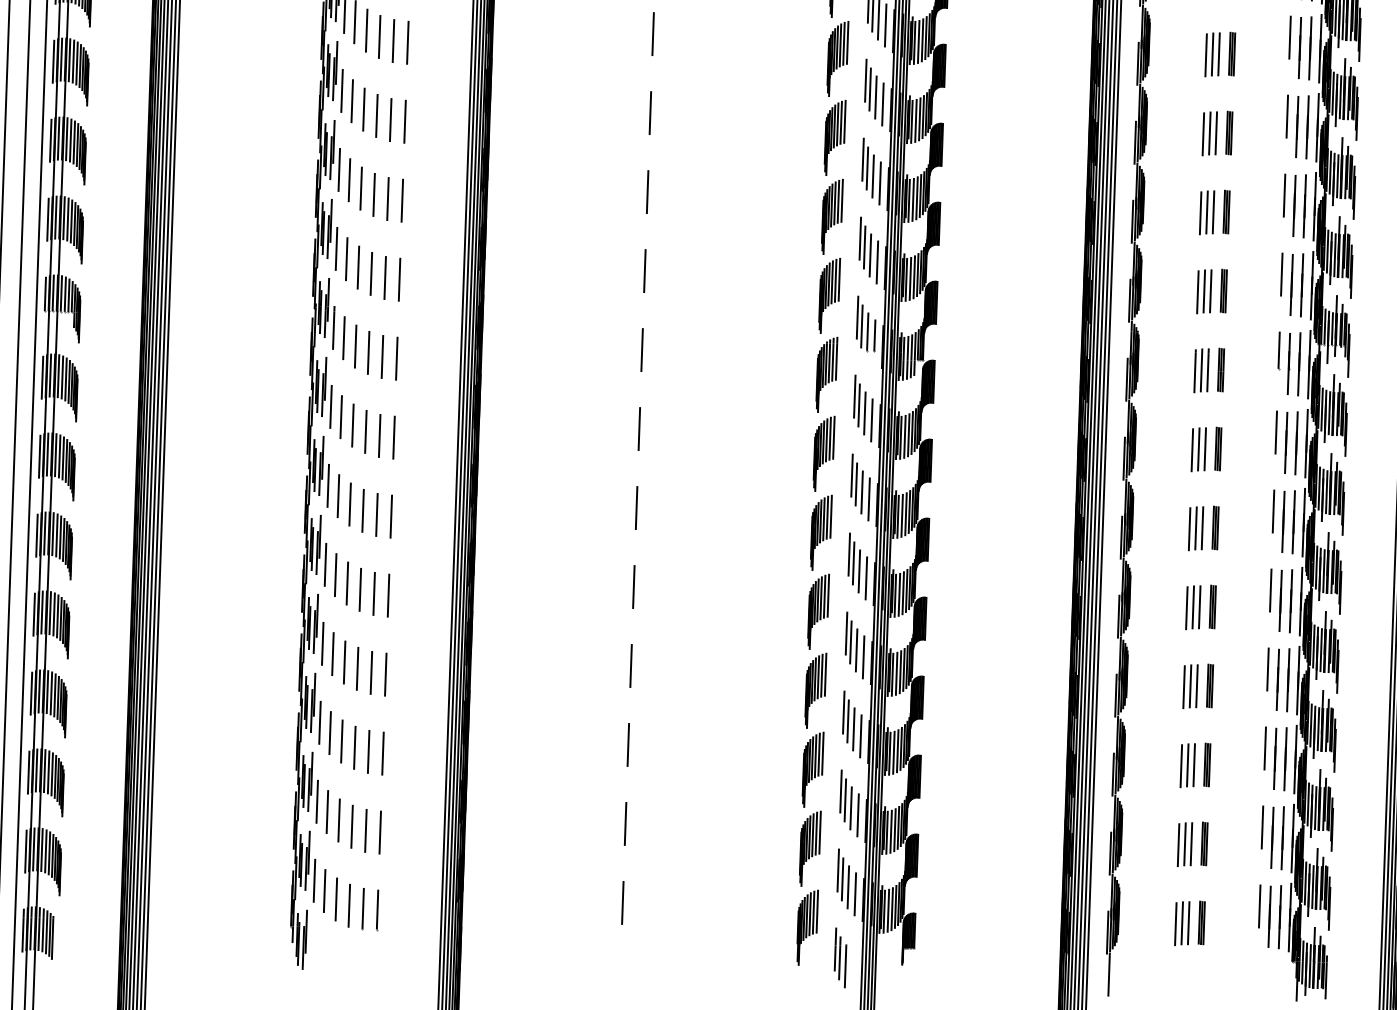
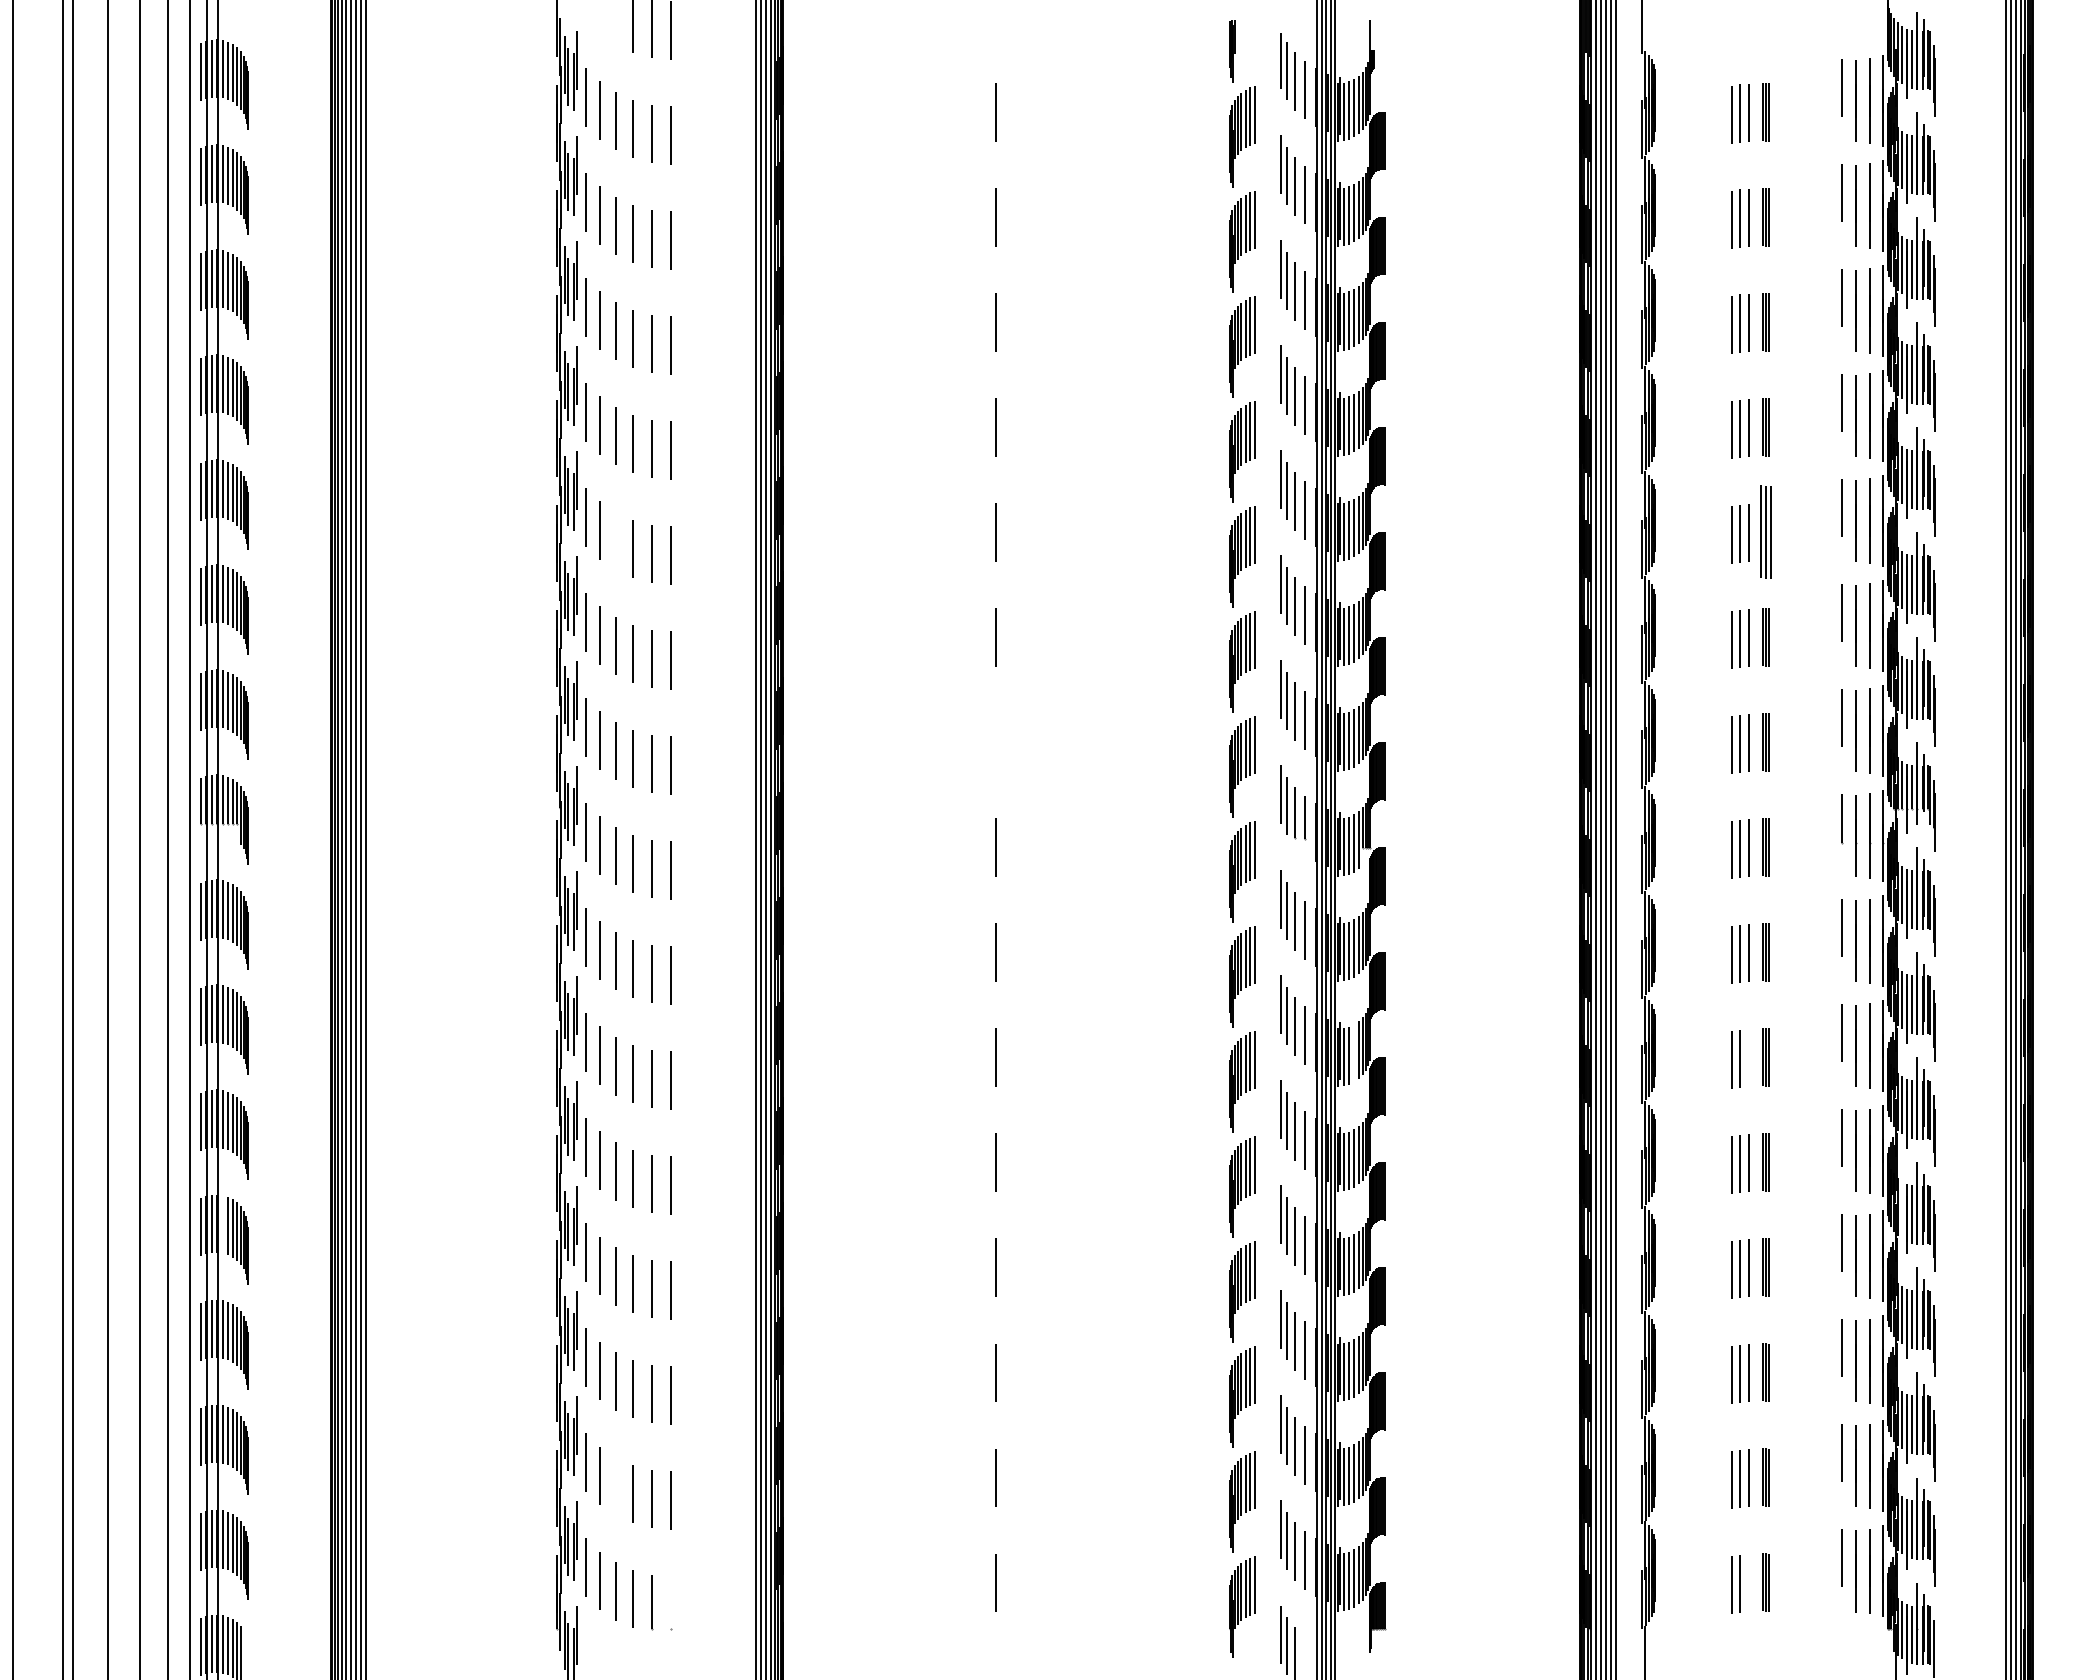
line: (363, 109) -> (615, 541), removed
part: (1228, 133) -> (1765, 532), size x1.6
line: (644, 270) -> (995, 742), removed
line: (906, 514) -> (1354, 1053), removed
line: (1202, 528) -> (1748, 1058), removed
line: (50, 613) -> (222, 1224), removed
line: (1313, 646) -> (1901, 1209), removed
line: (338, 820) -> (615, 1486), removed
line: (377, 909) -> (670, 1602), removed
line: (1188, 923) -> (1748, 1583), removed

